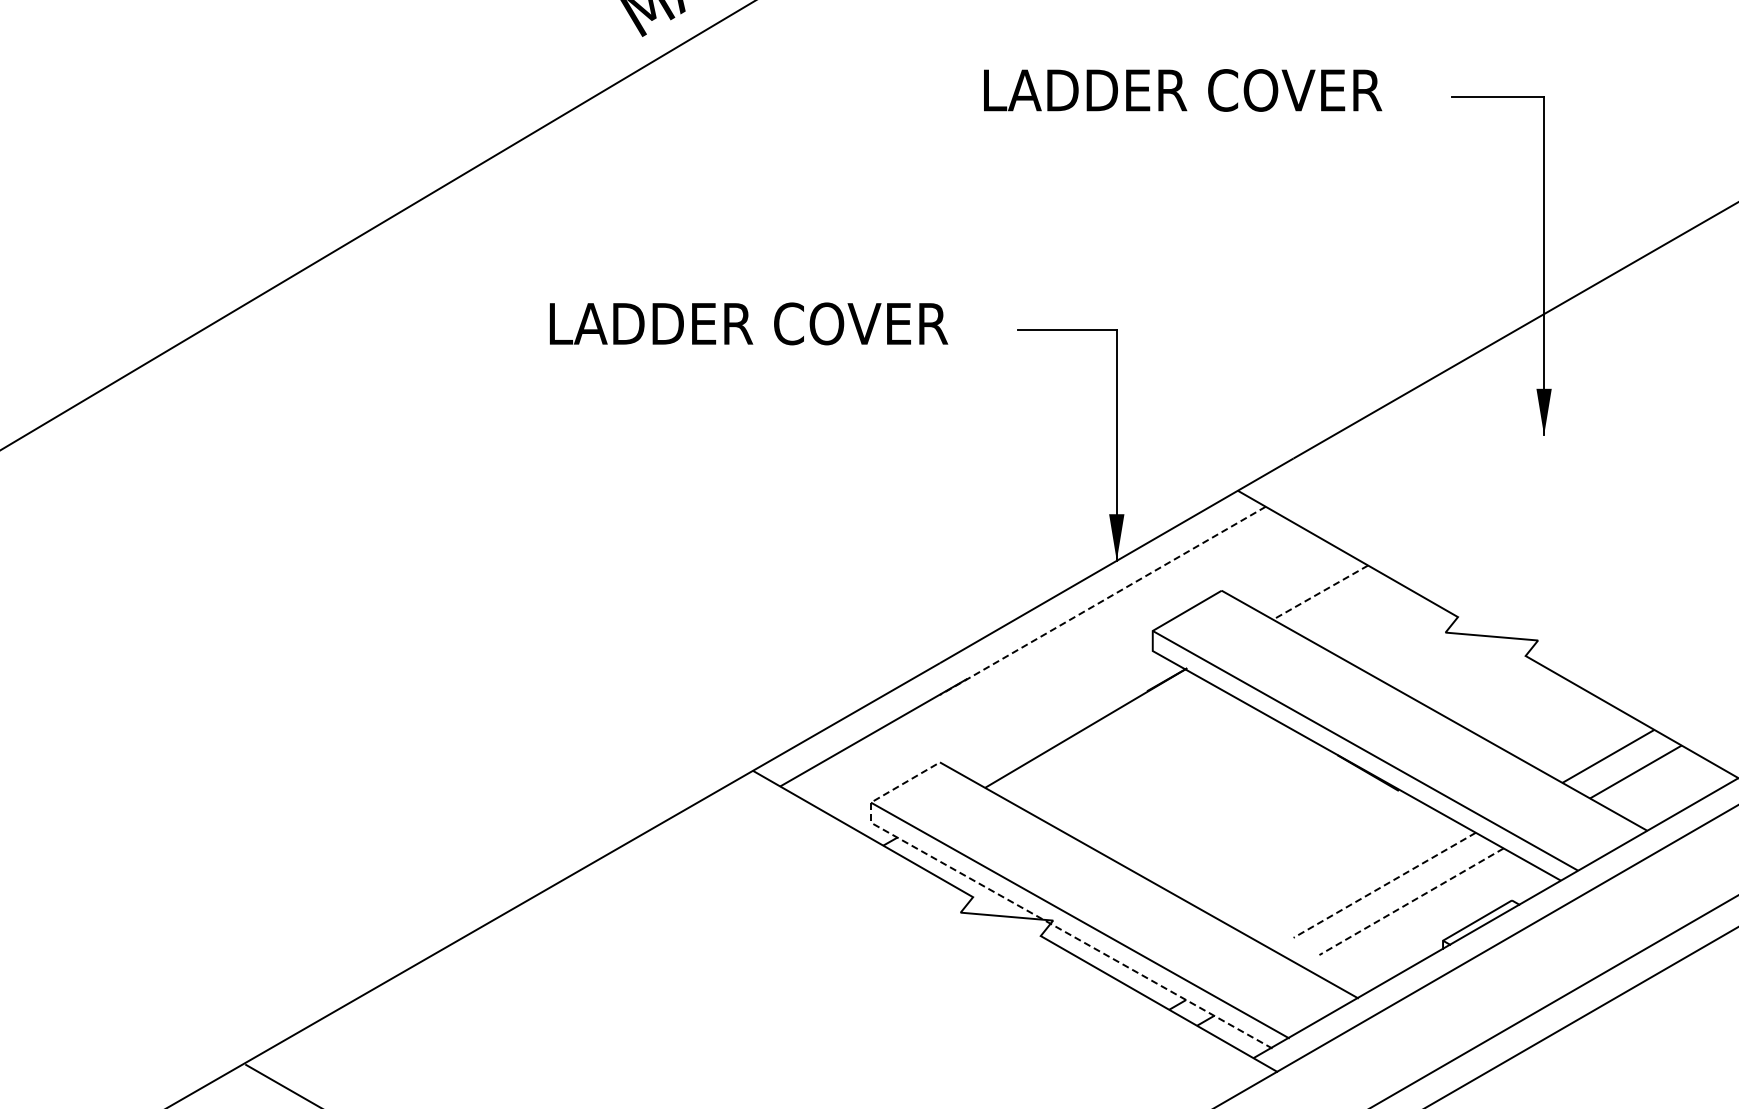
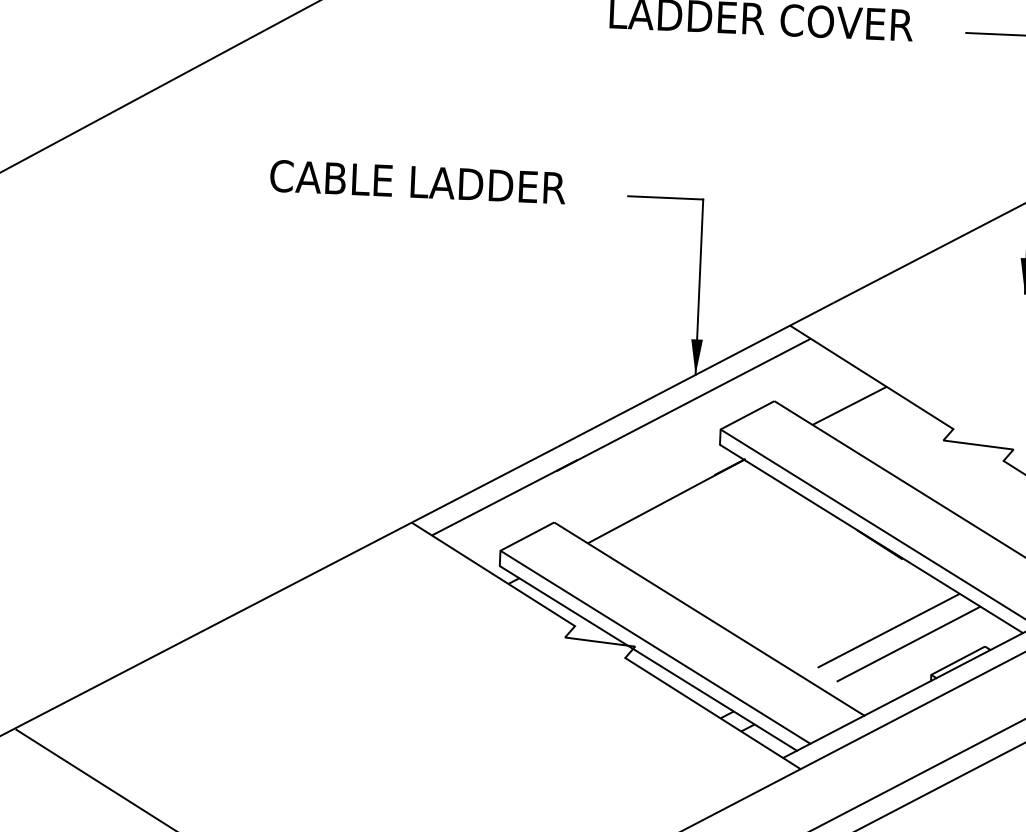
text: (747, 323) -> (422, 182), LADDER COVER -> CABLE LADDER
line: (1320, 592) -> (849, 405), dashed -> solid
line: (1102, 601) -> (683, 405), dashed -> solid
line: (1384, 885) -> (888, 630), dashed -> solid
line: (1411, 902) -> (908, 644), dashed -> solid
line: (1026, 910) -> (615, 638), dashed -> solid

